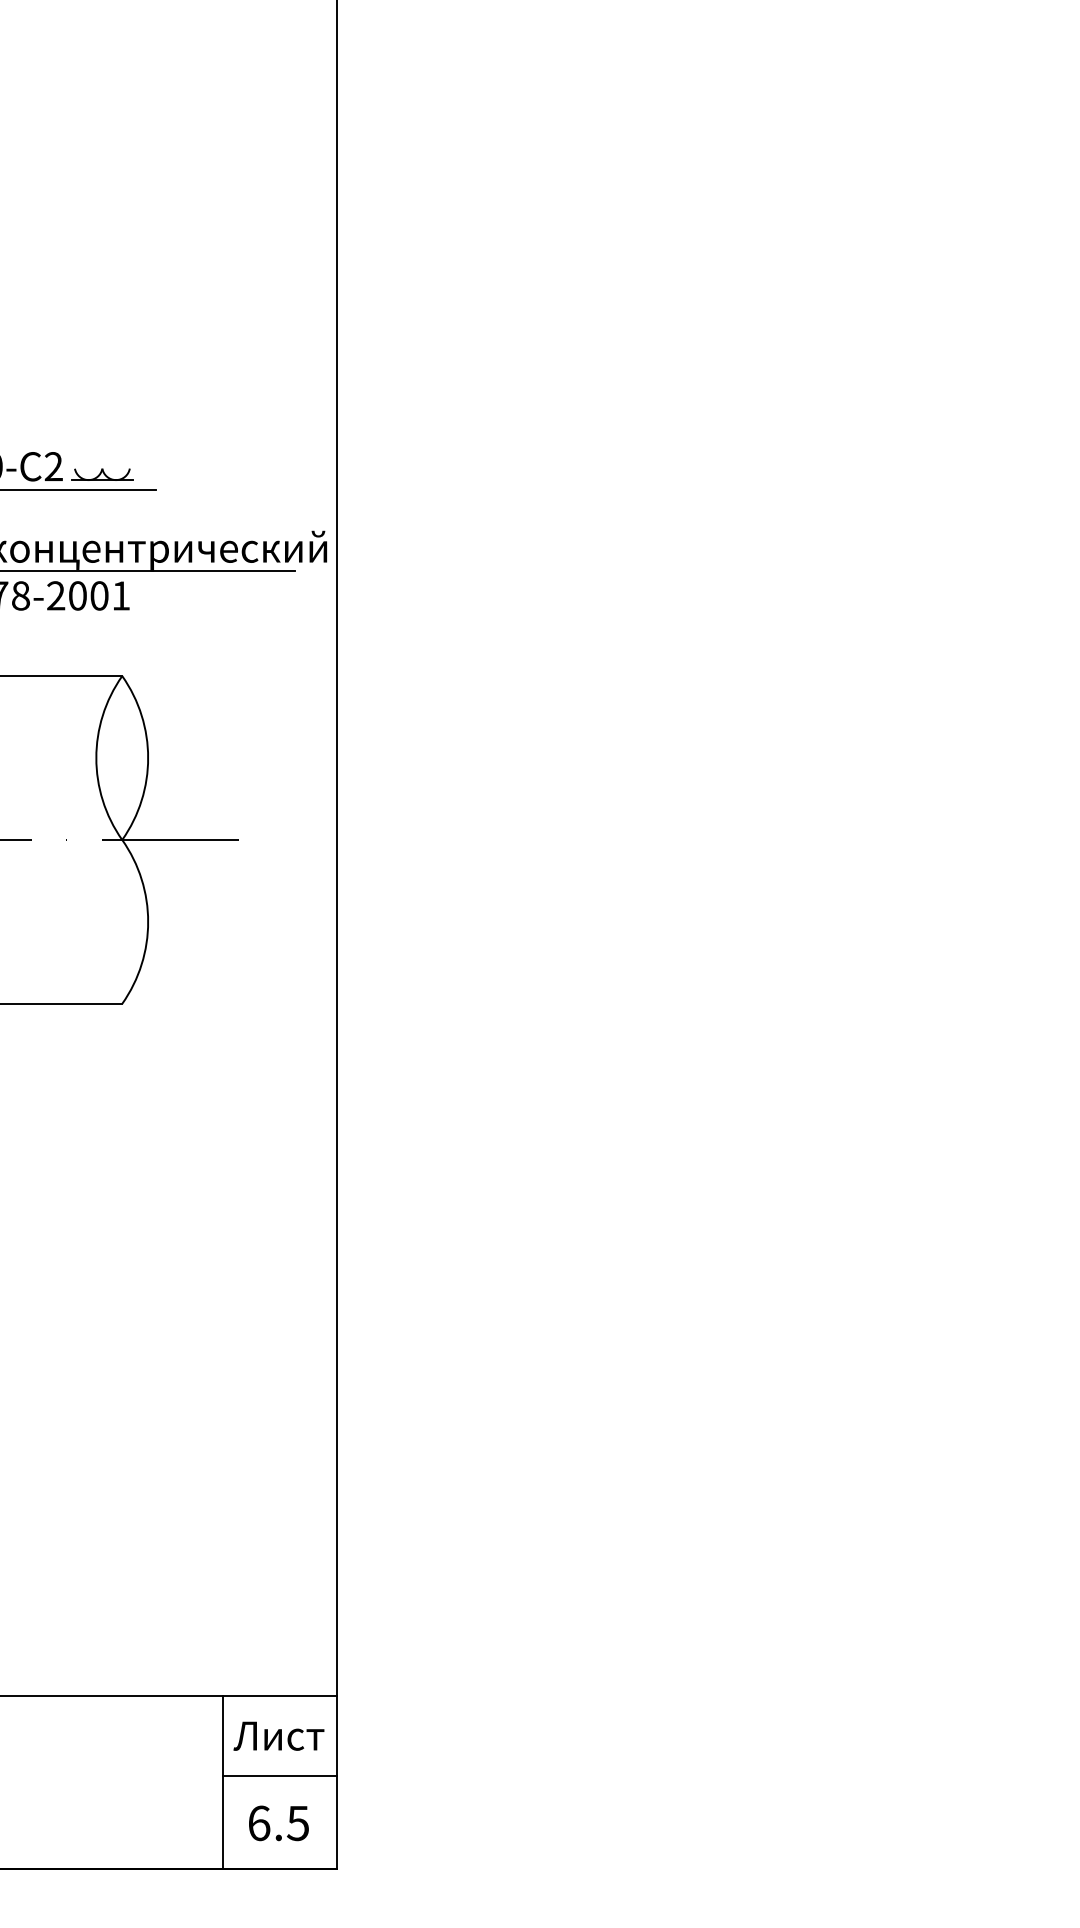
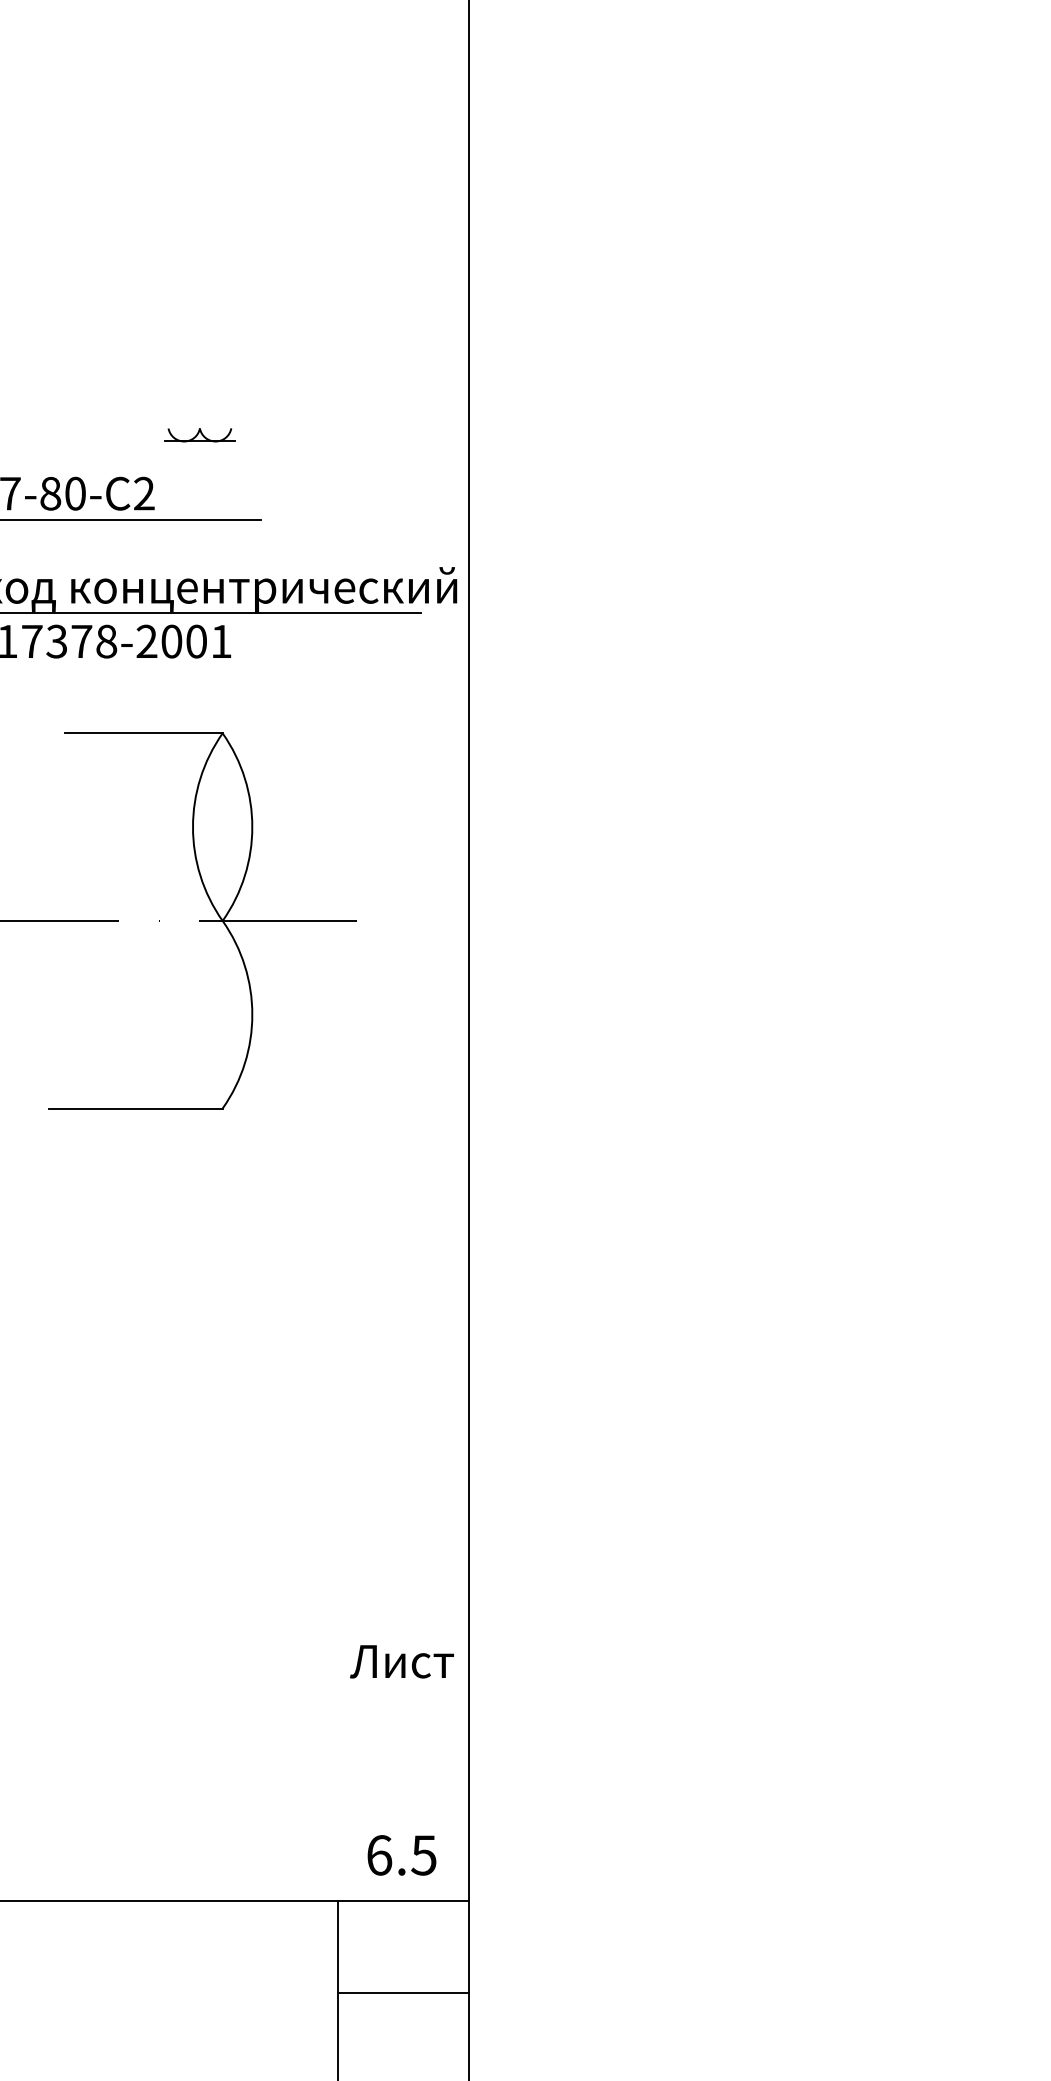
part: (102, 474) -> (200, 435), moved
text: (278, 1735) -> (401, 1660), moved
text: (278, 1823) -> (401, 1855), moved

